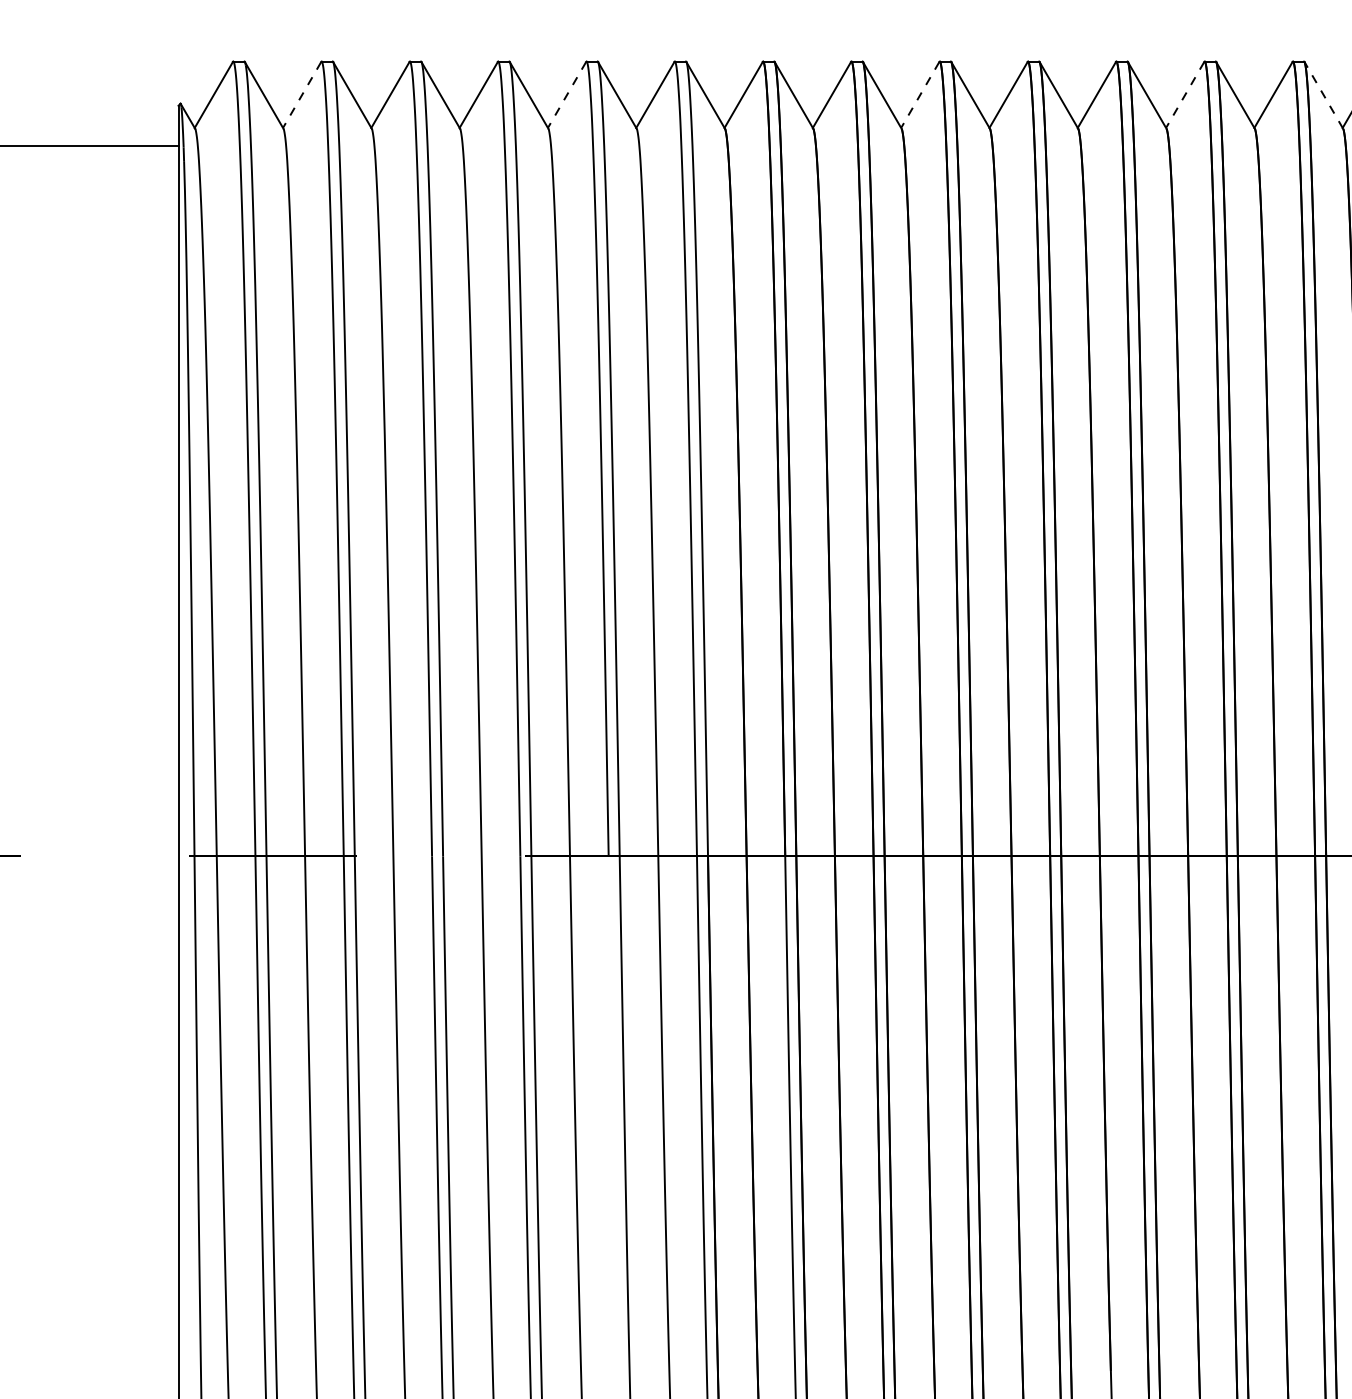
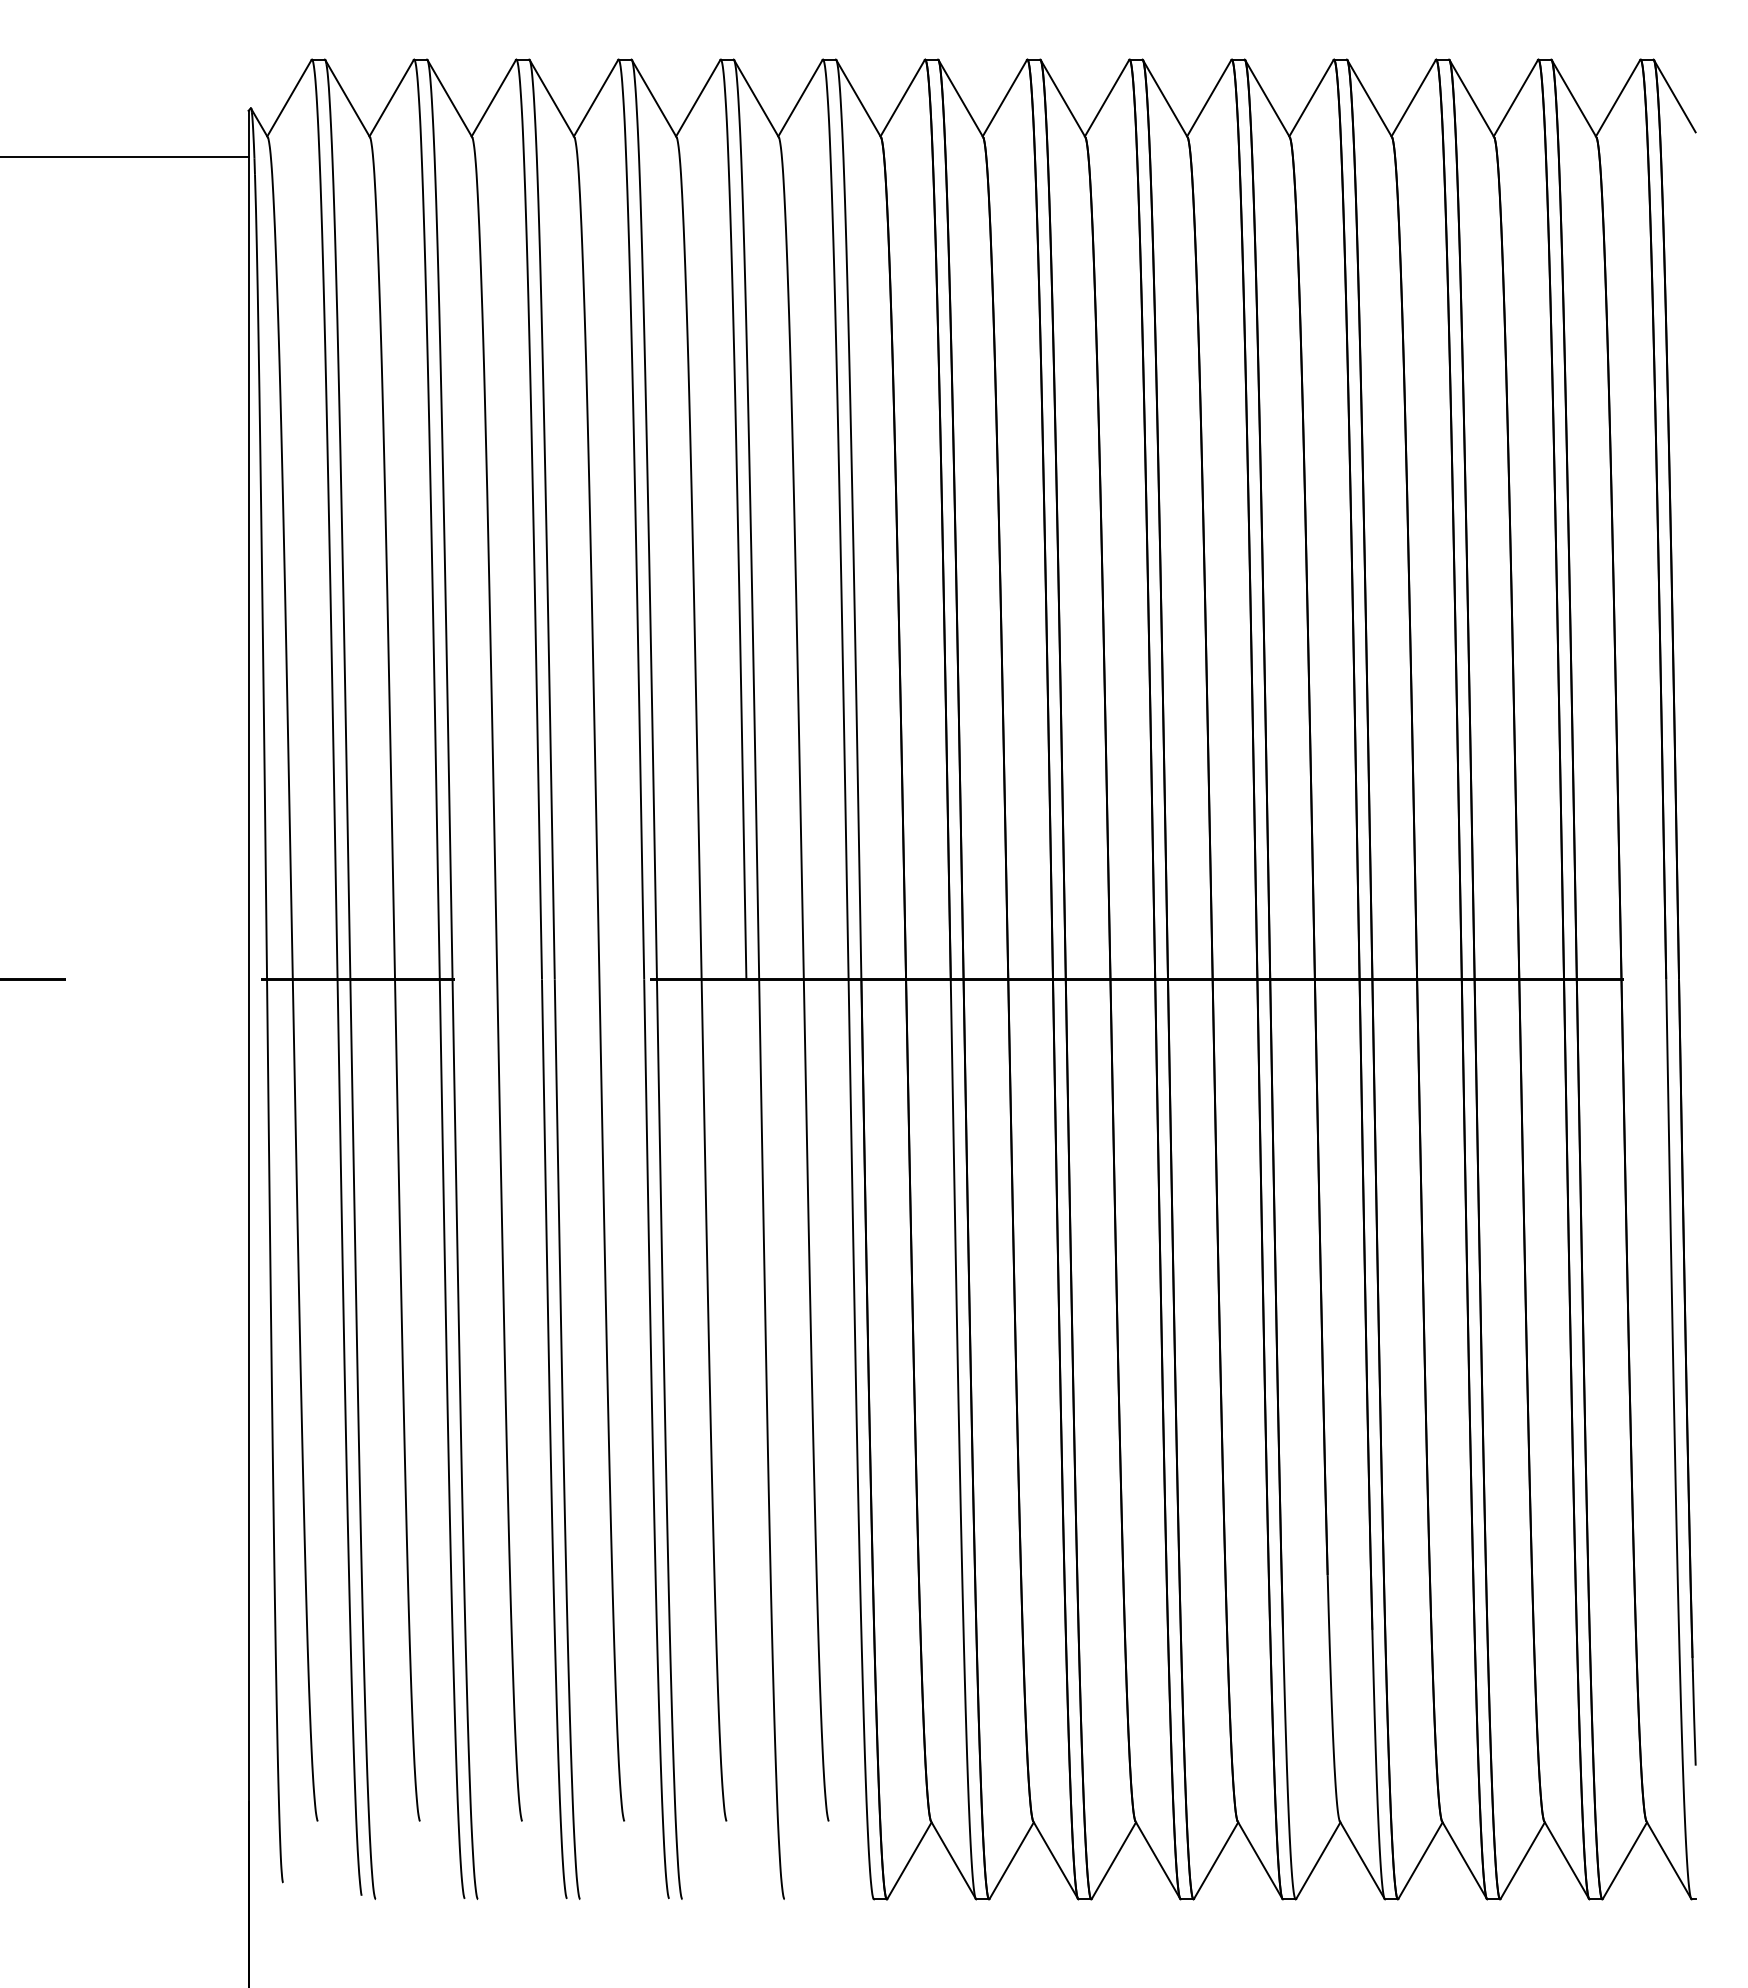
line: (302, 95) -> (391, 98), dashed -> solid
line: (566, 95) -> (697, 98), dashed -> solid
line: (919, 95) -> (1106, 98), dashed -> solid
line: (1185, 95) -> (1413, 98), dashed -> solid
line: (1324, 95) -> (1574, 98), dashed -> solid

